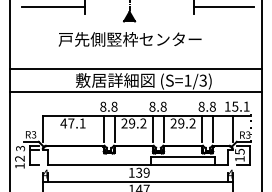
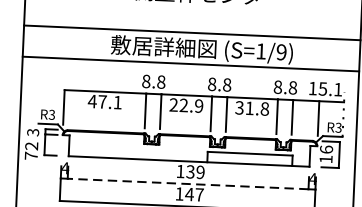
text: (202, 80) -> (280, 52), (S=1/3) -> (S=1/9)
text: (137, 123) -> (191, 105), 29.2 -> 22.9
text: (182, 123) -> (251, 108), 29.2 -> 31.8
text: (239, 151) -> (326, 149), 15 -> 16
text: (19, 165) -> (30, 155), 12 -> 72
line: (137, 181) -> (187, 183), solid -> dashed

